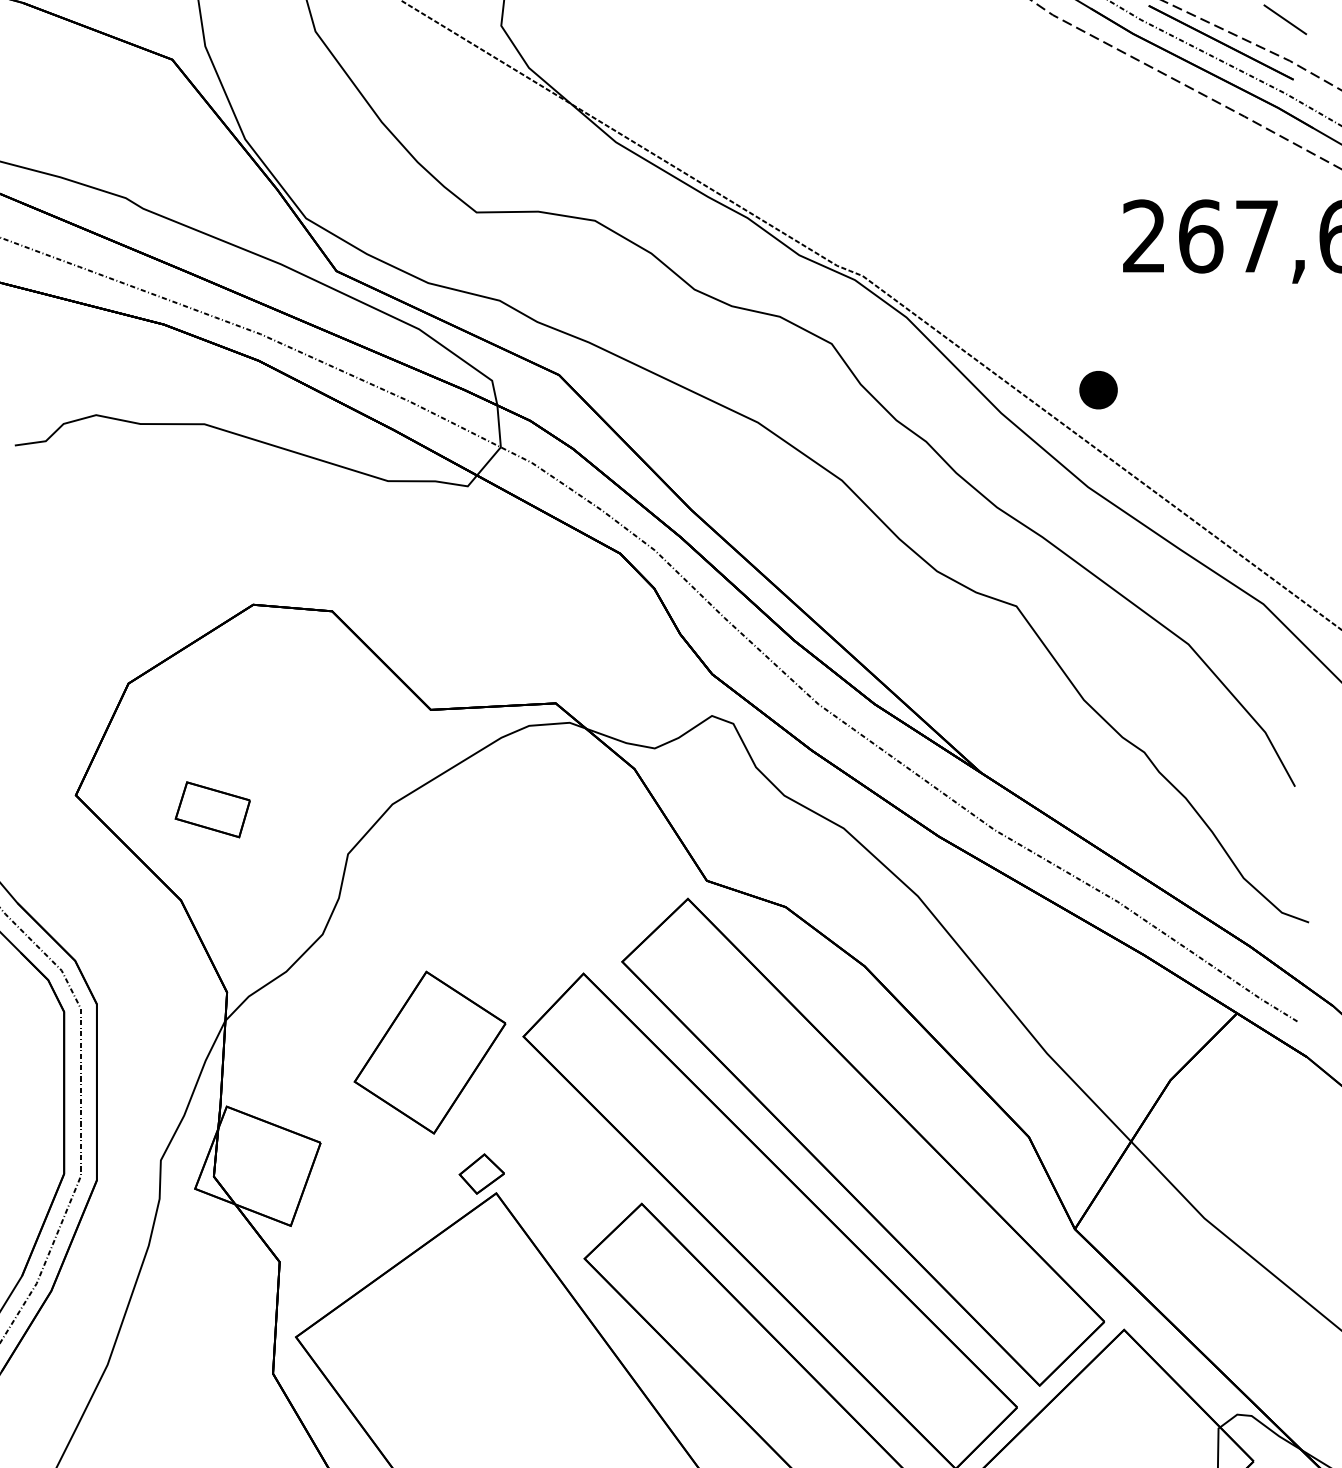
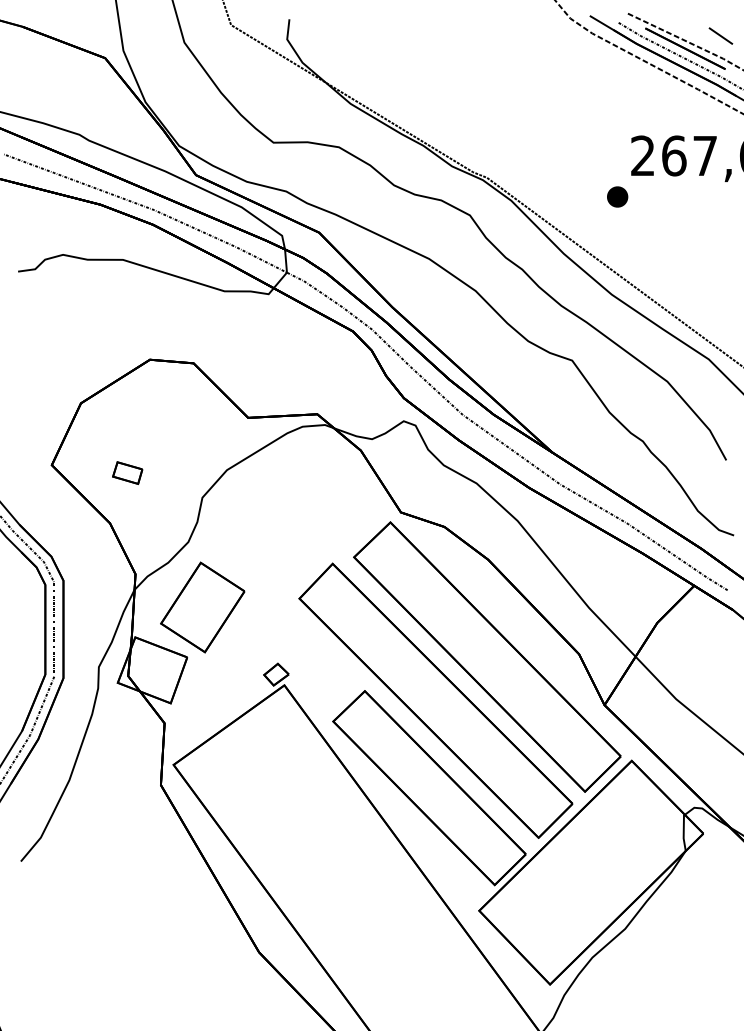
part: (1098, 389) -> (617, 196), moved
part: (212, 808) -> (127, 472), size x0.71
part: (429, 1052) -> (202, 607), moved

